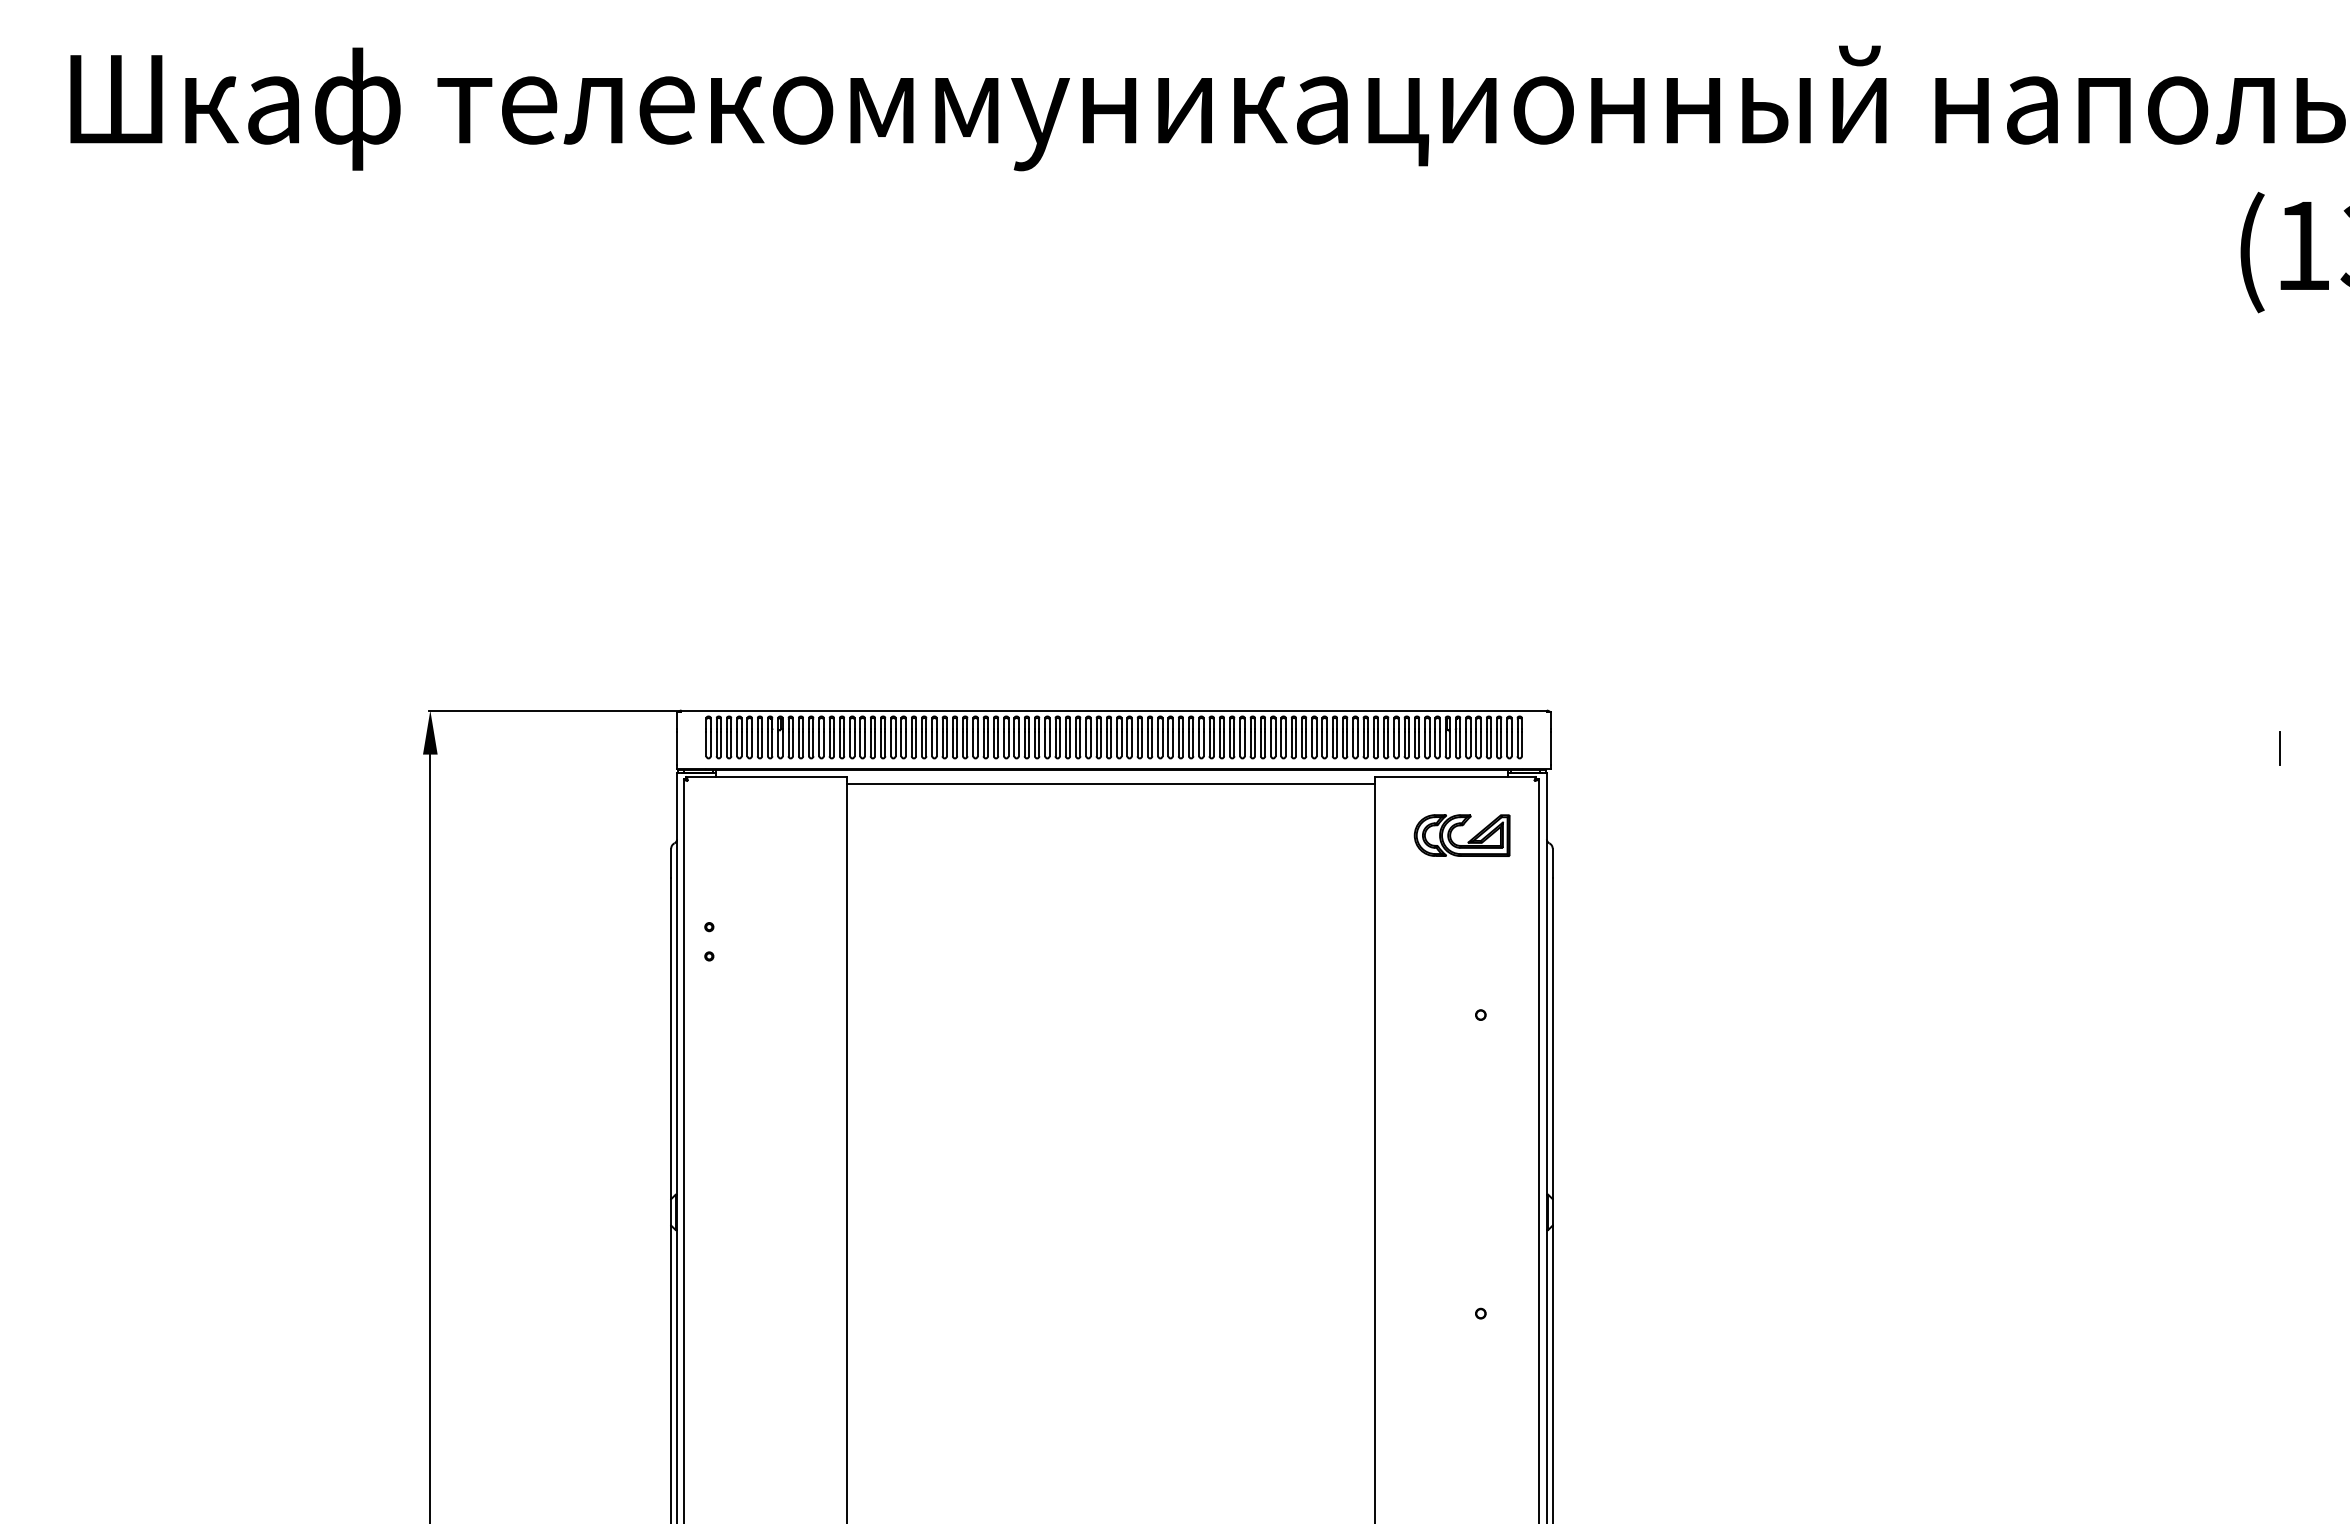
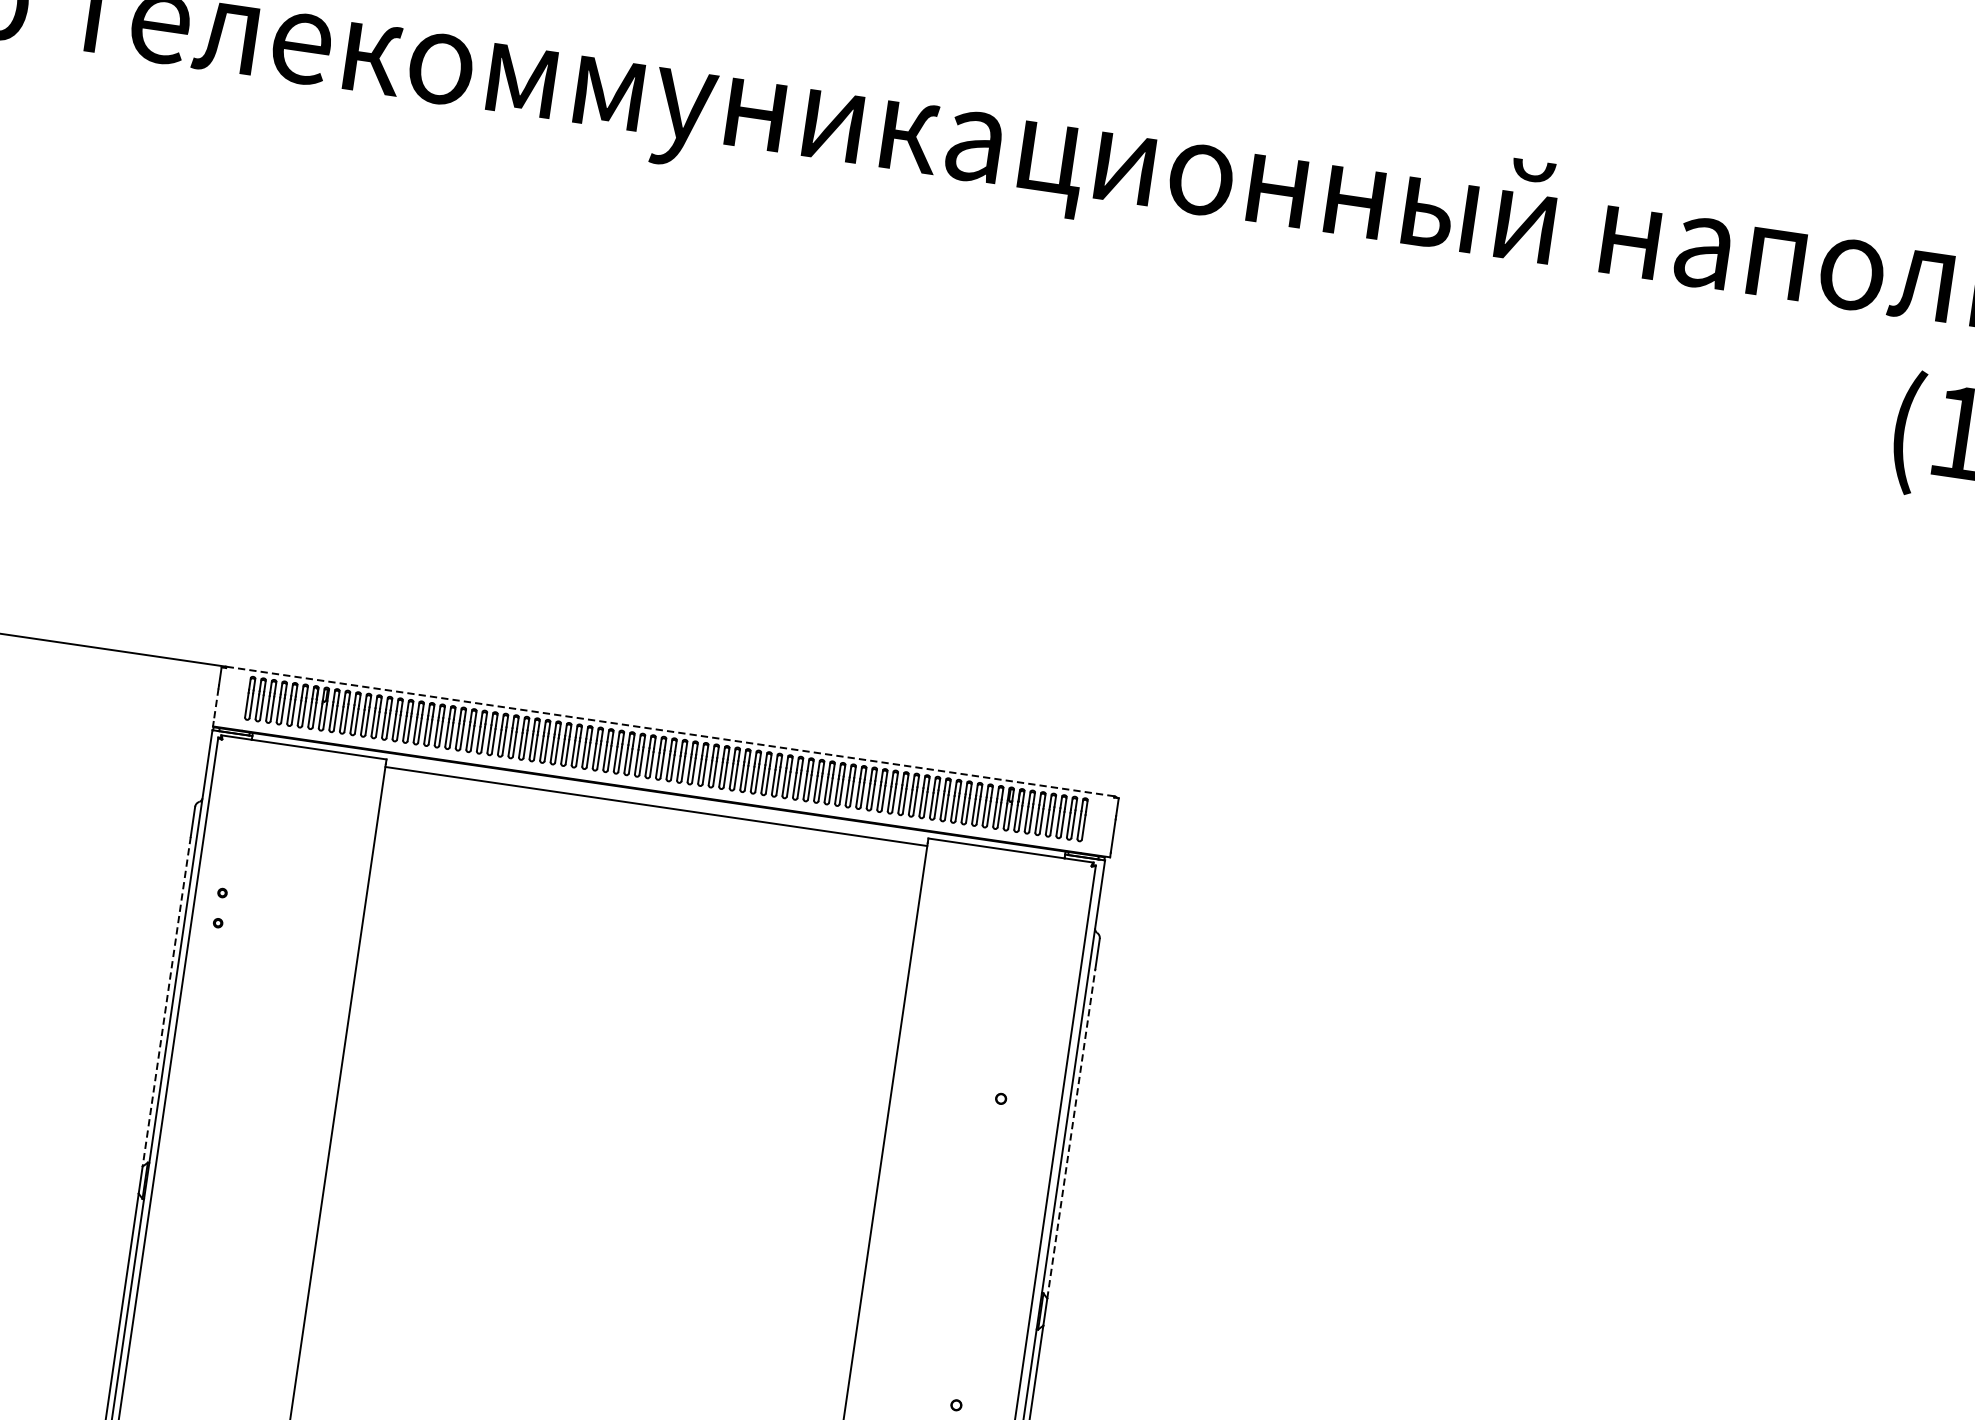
line: (1114, 710) -> (670, 731), solid -> dashed
line: (2279, 748) -> (1860, 944), removed
line: (677, 749) -> (216, 706), solid -> dashed
part: (1461, 826) -> (1009, 902), removed
line: (671, 1038) -> (167, 1001), solid -> dashed
line: (1552, 1038) -> (1071, 1133), solid -> dashed

